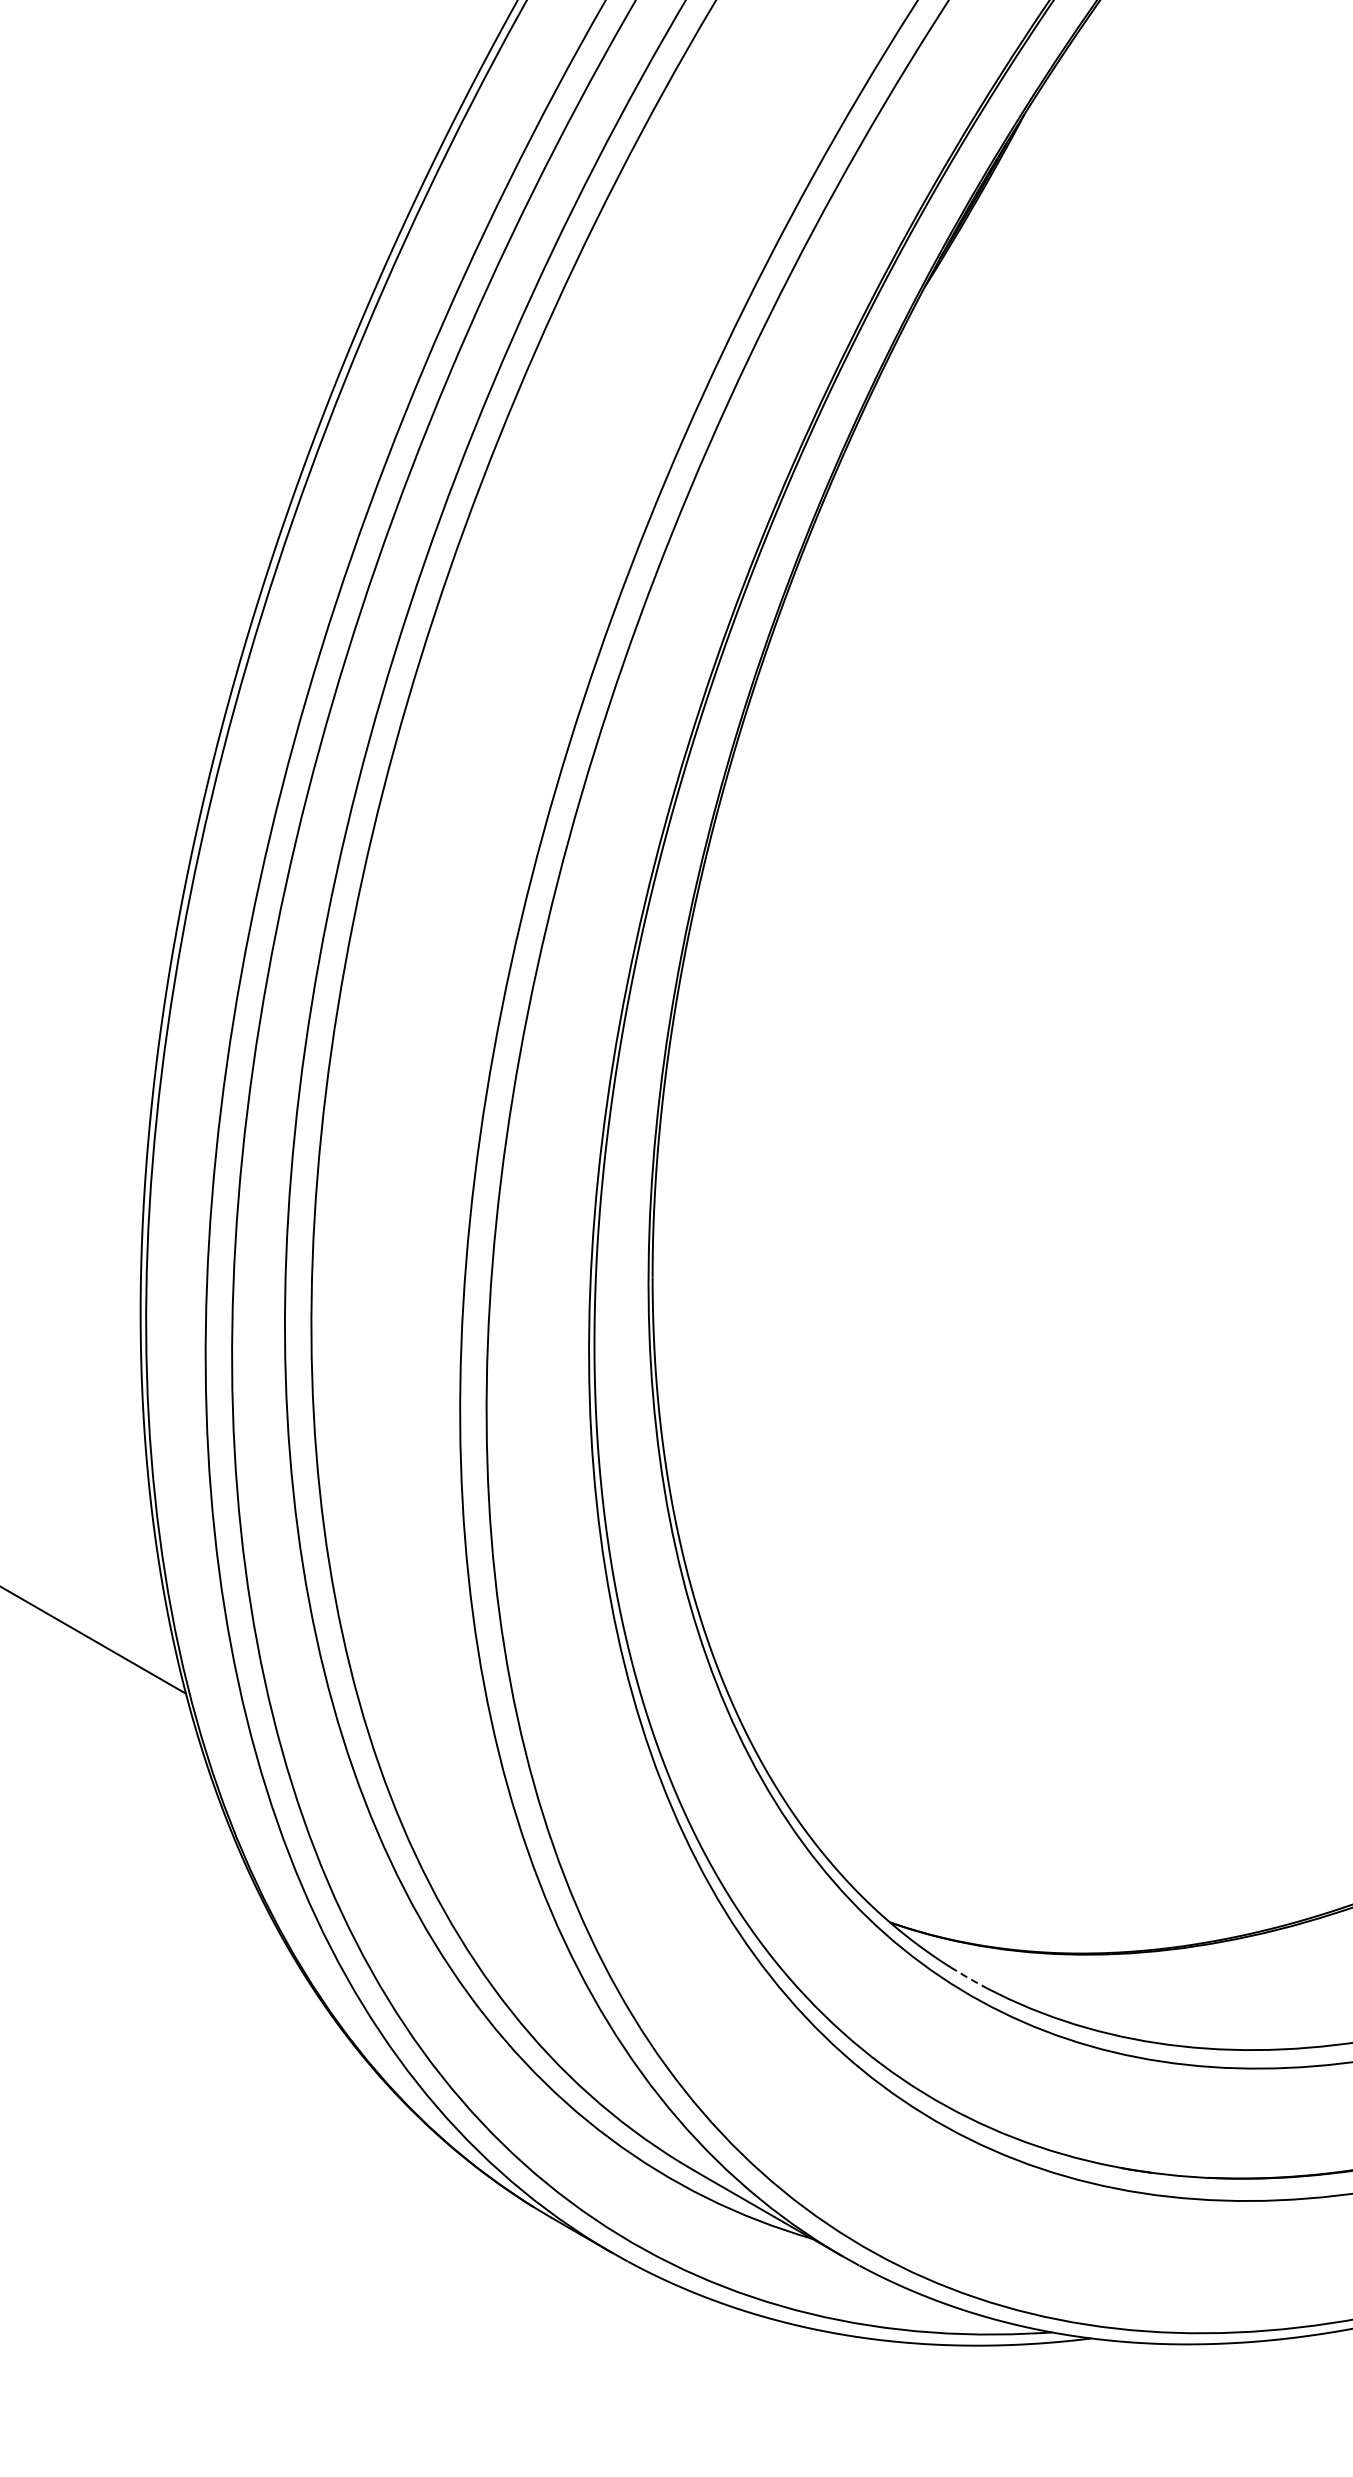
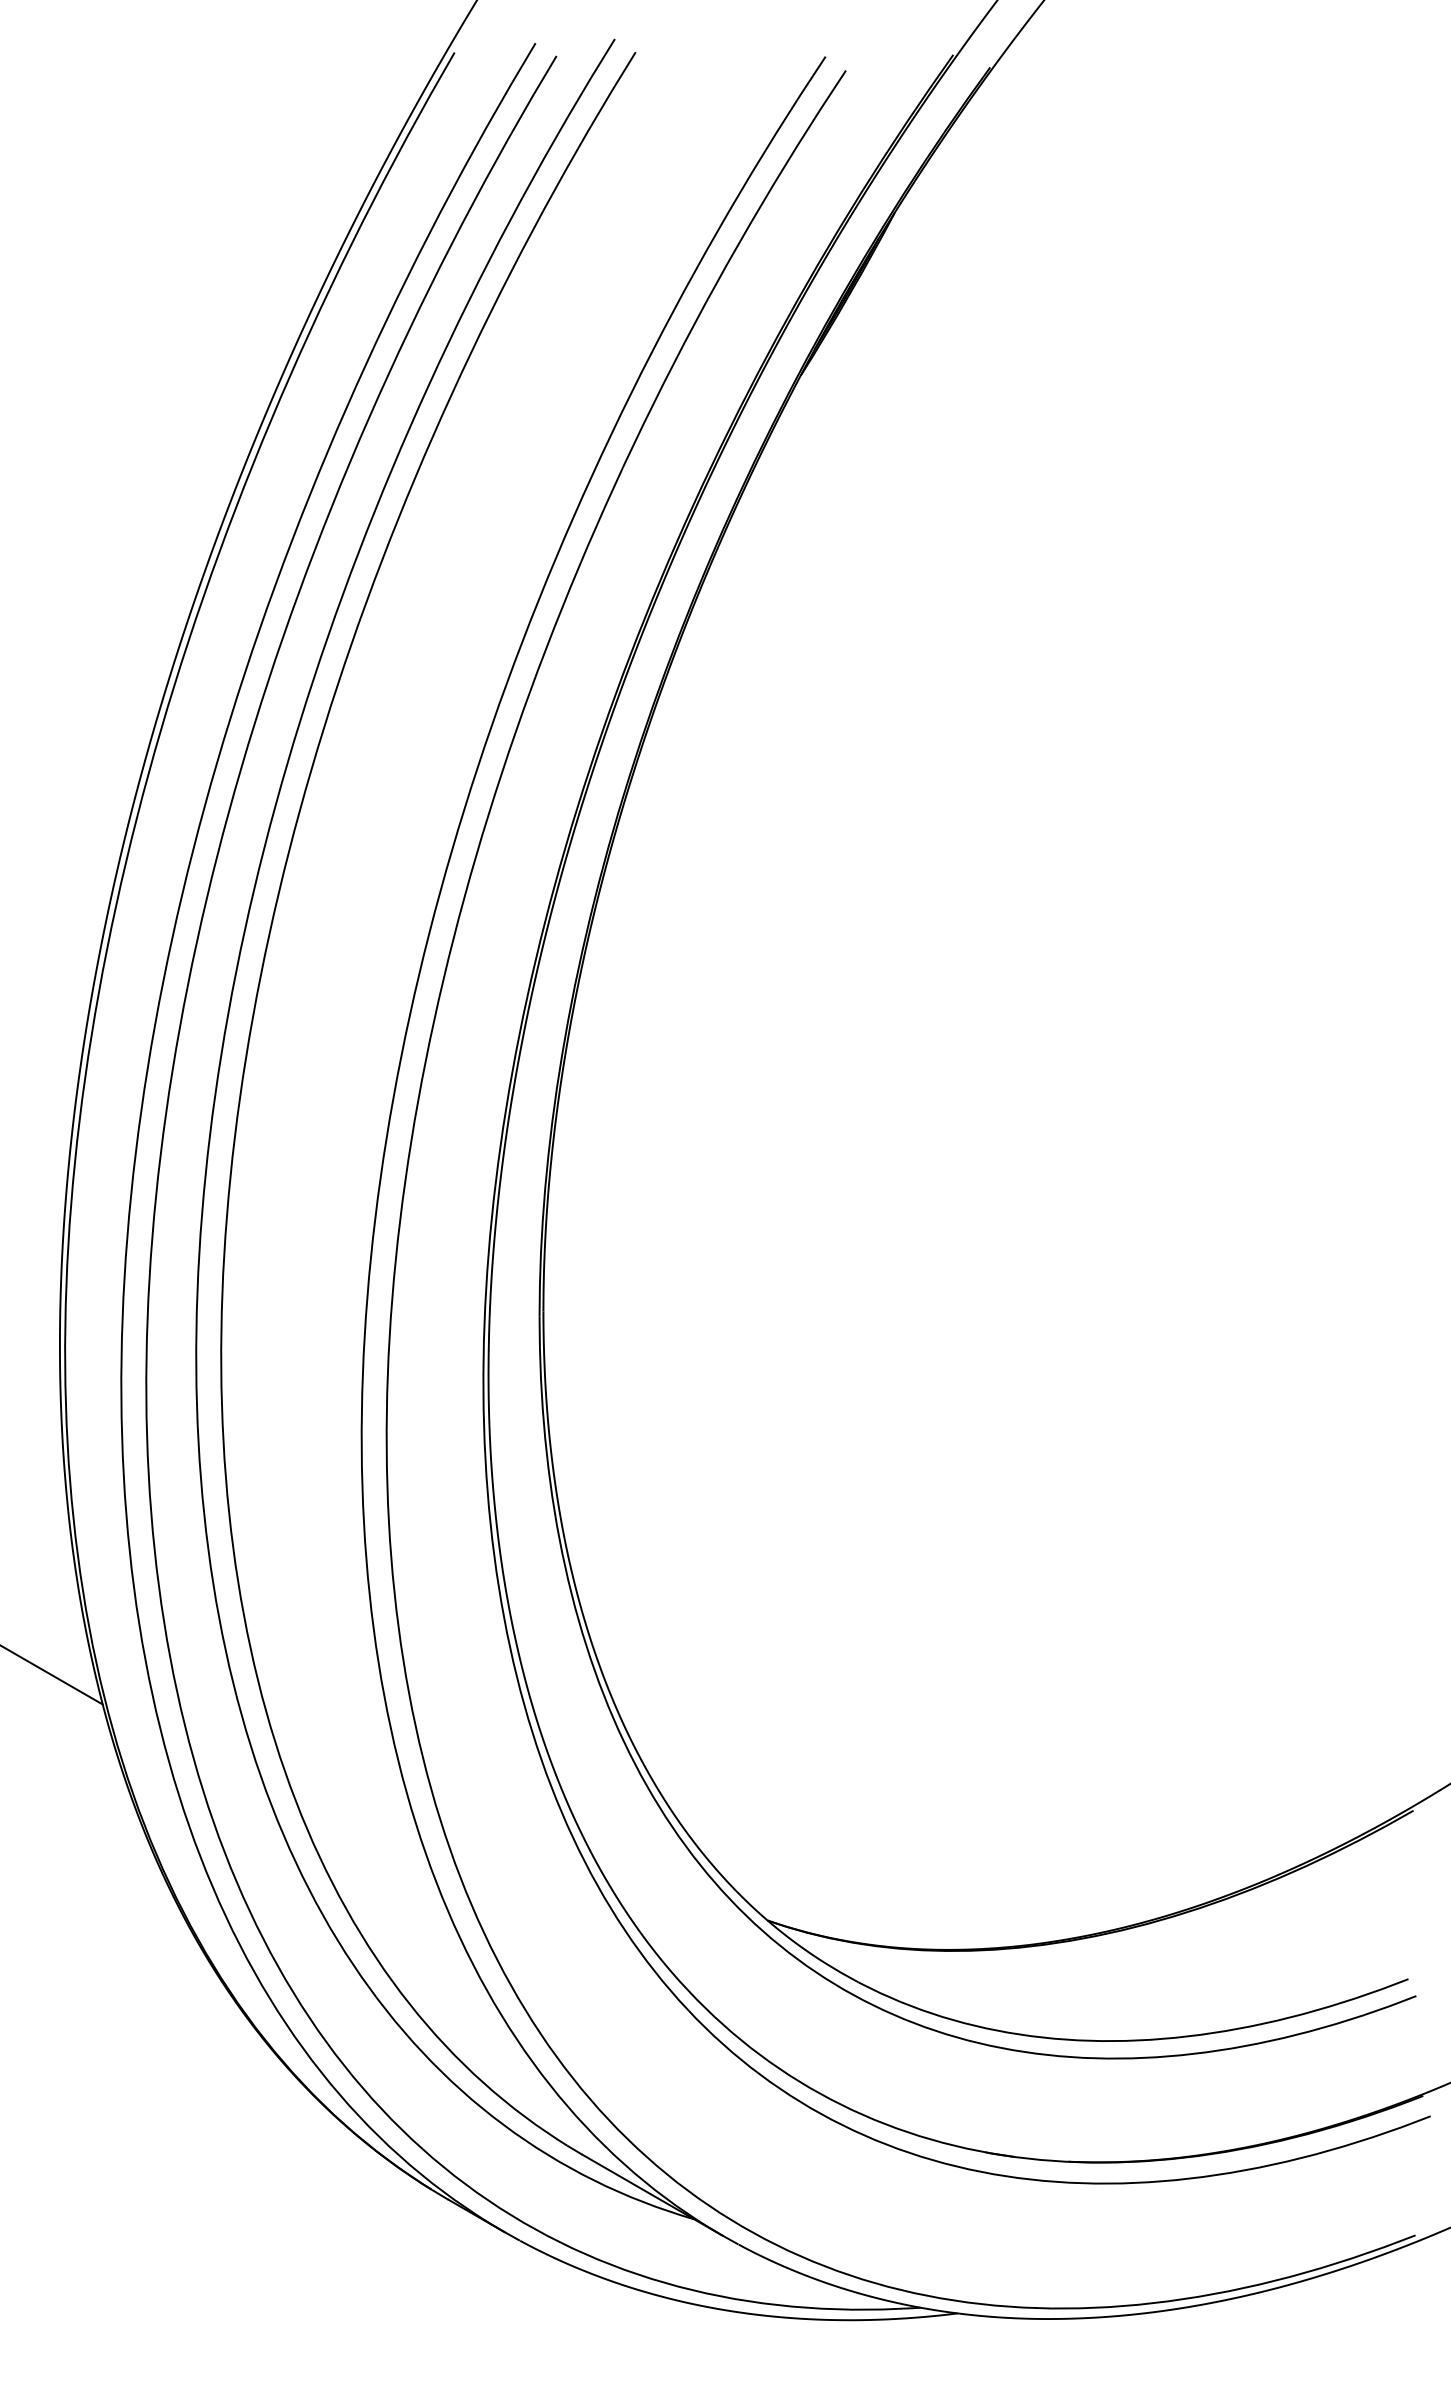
line: (968, 1977) -> (841, 1972), dashed -> solid

